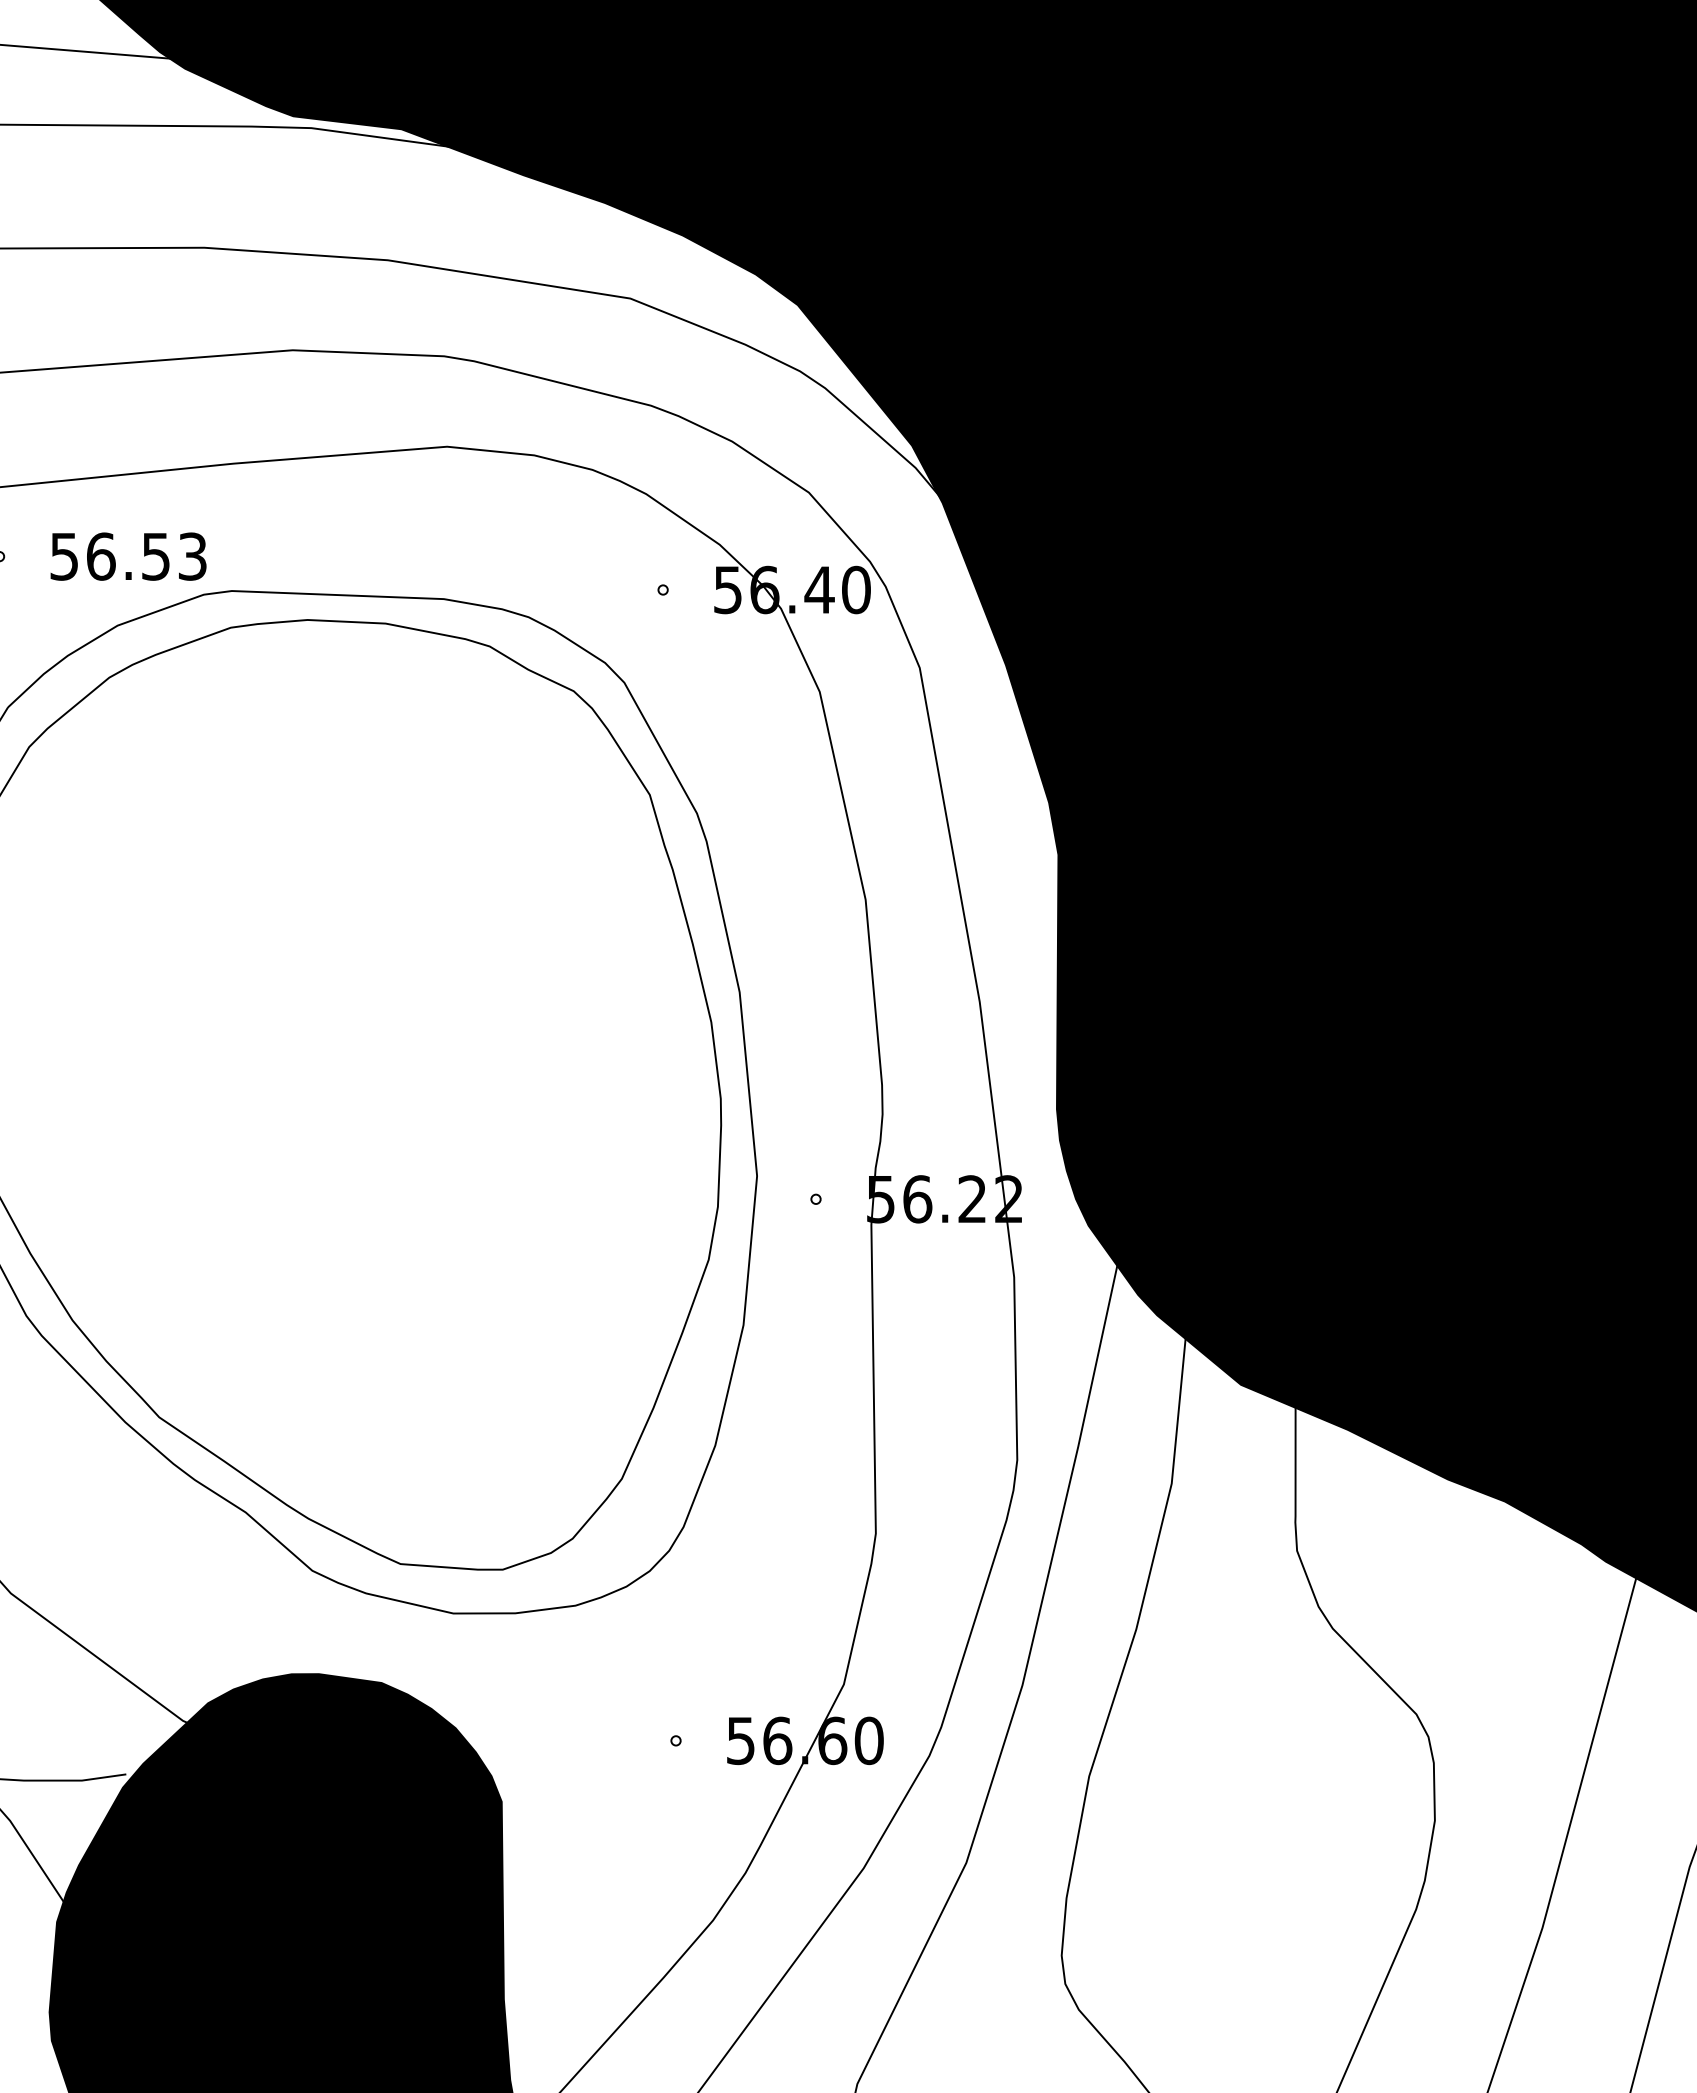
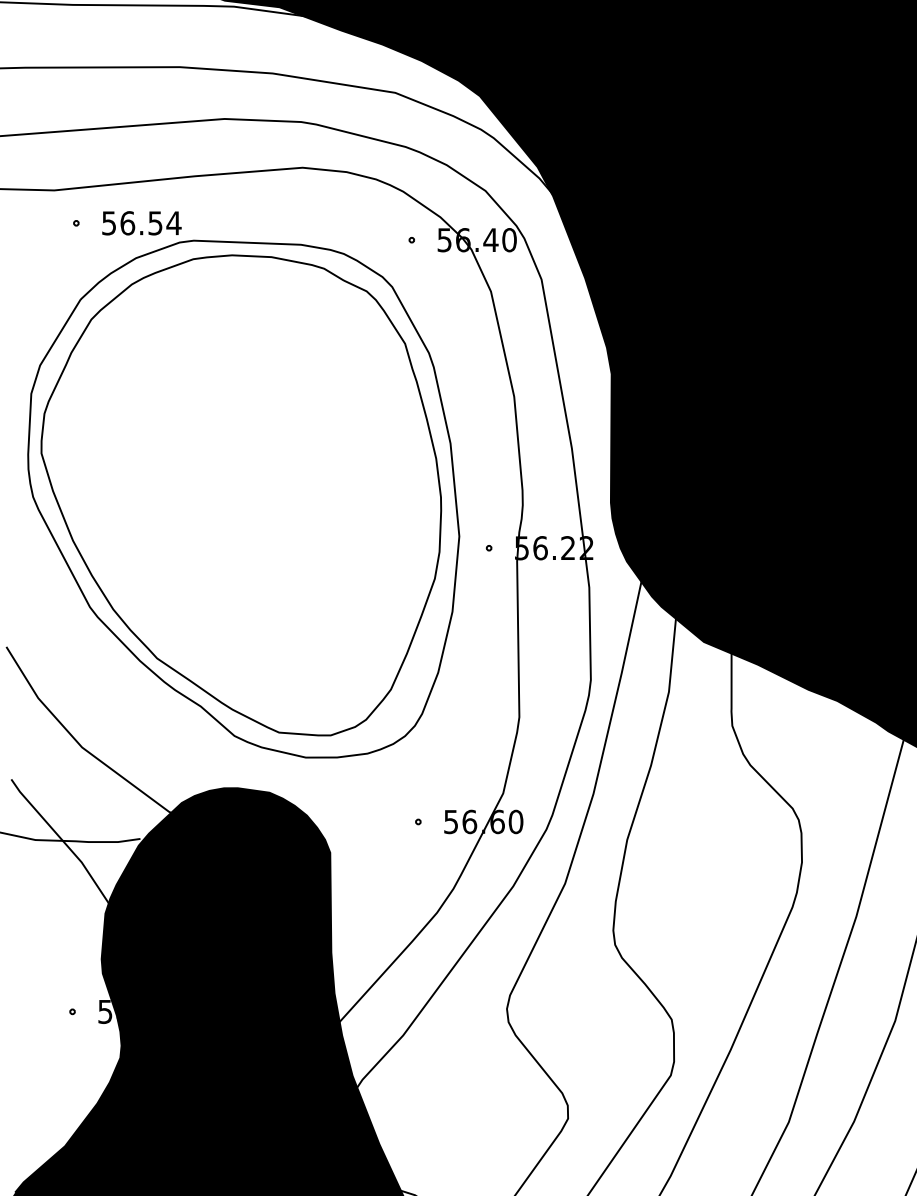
text: (191, 557) -> (173, 223), 56.53 -> 56.54

